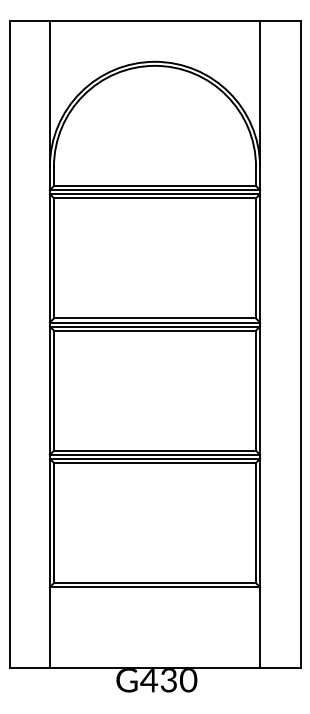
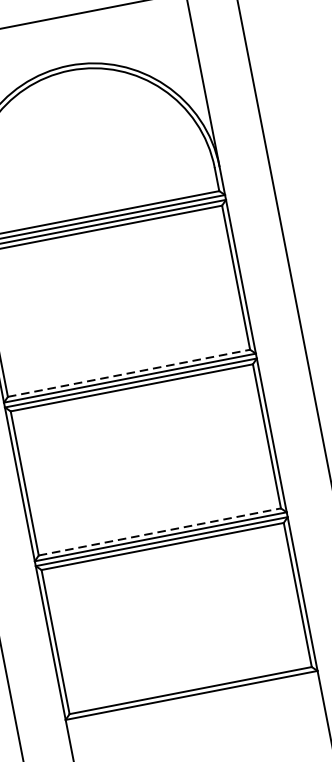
line: (155, 318) -> (129, 373), solid -> dashed
line: (155, 450) -> (160, 531), solid -> dashed

